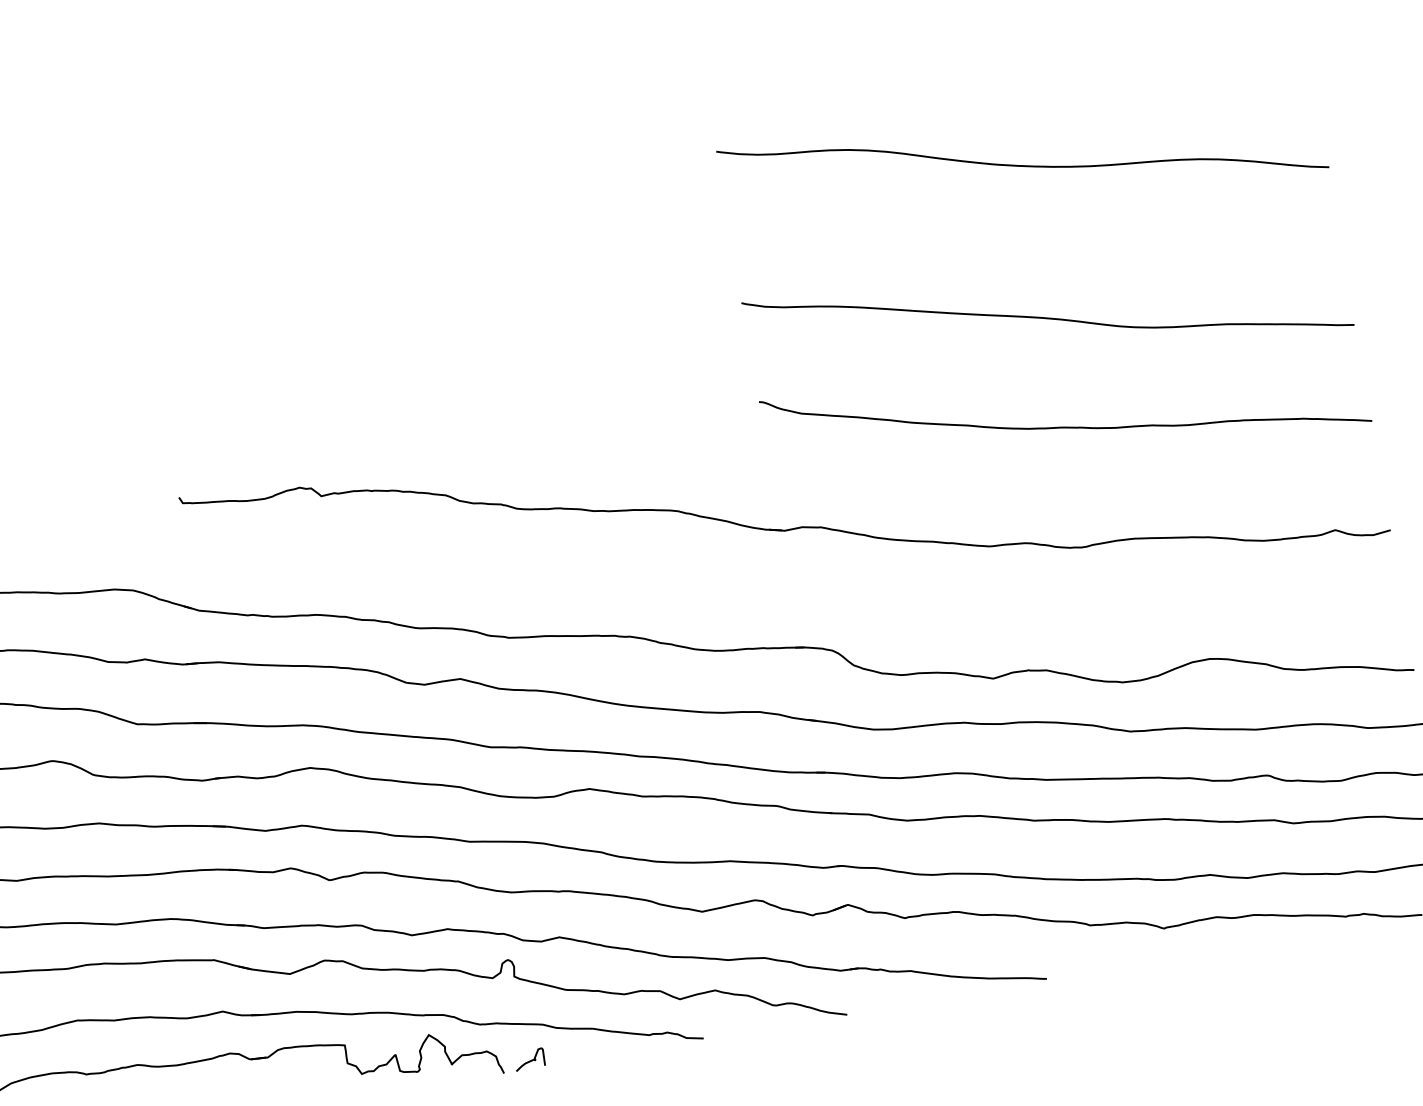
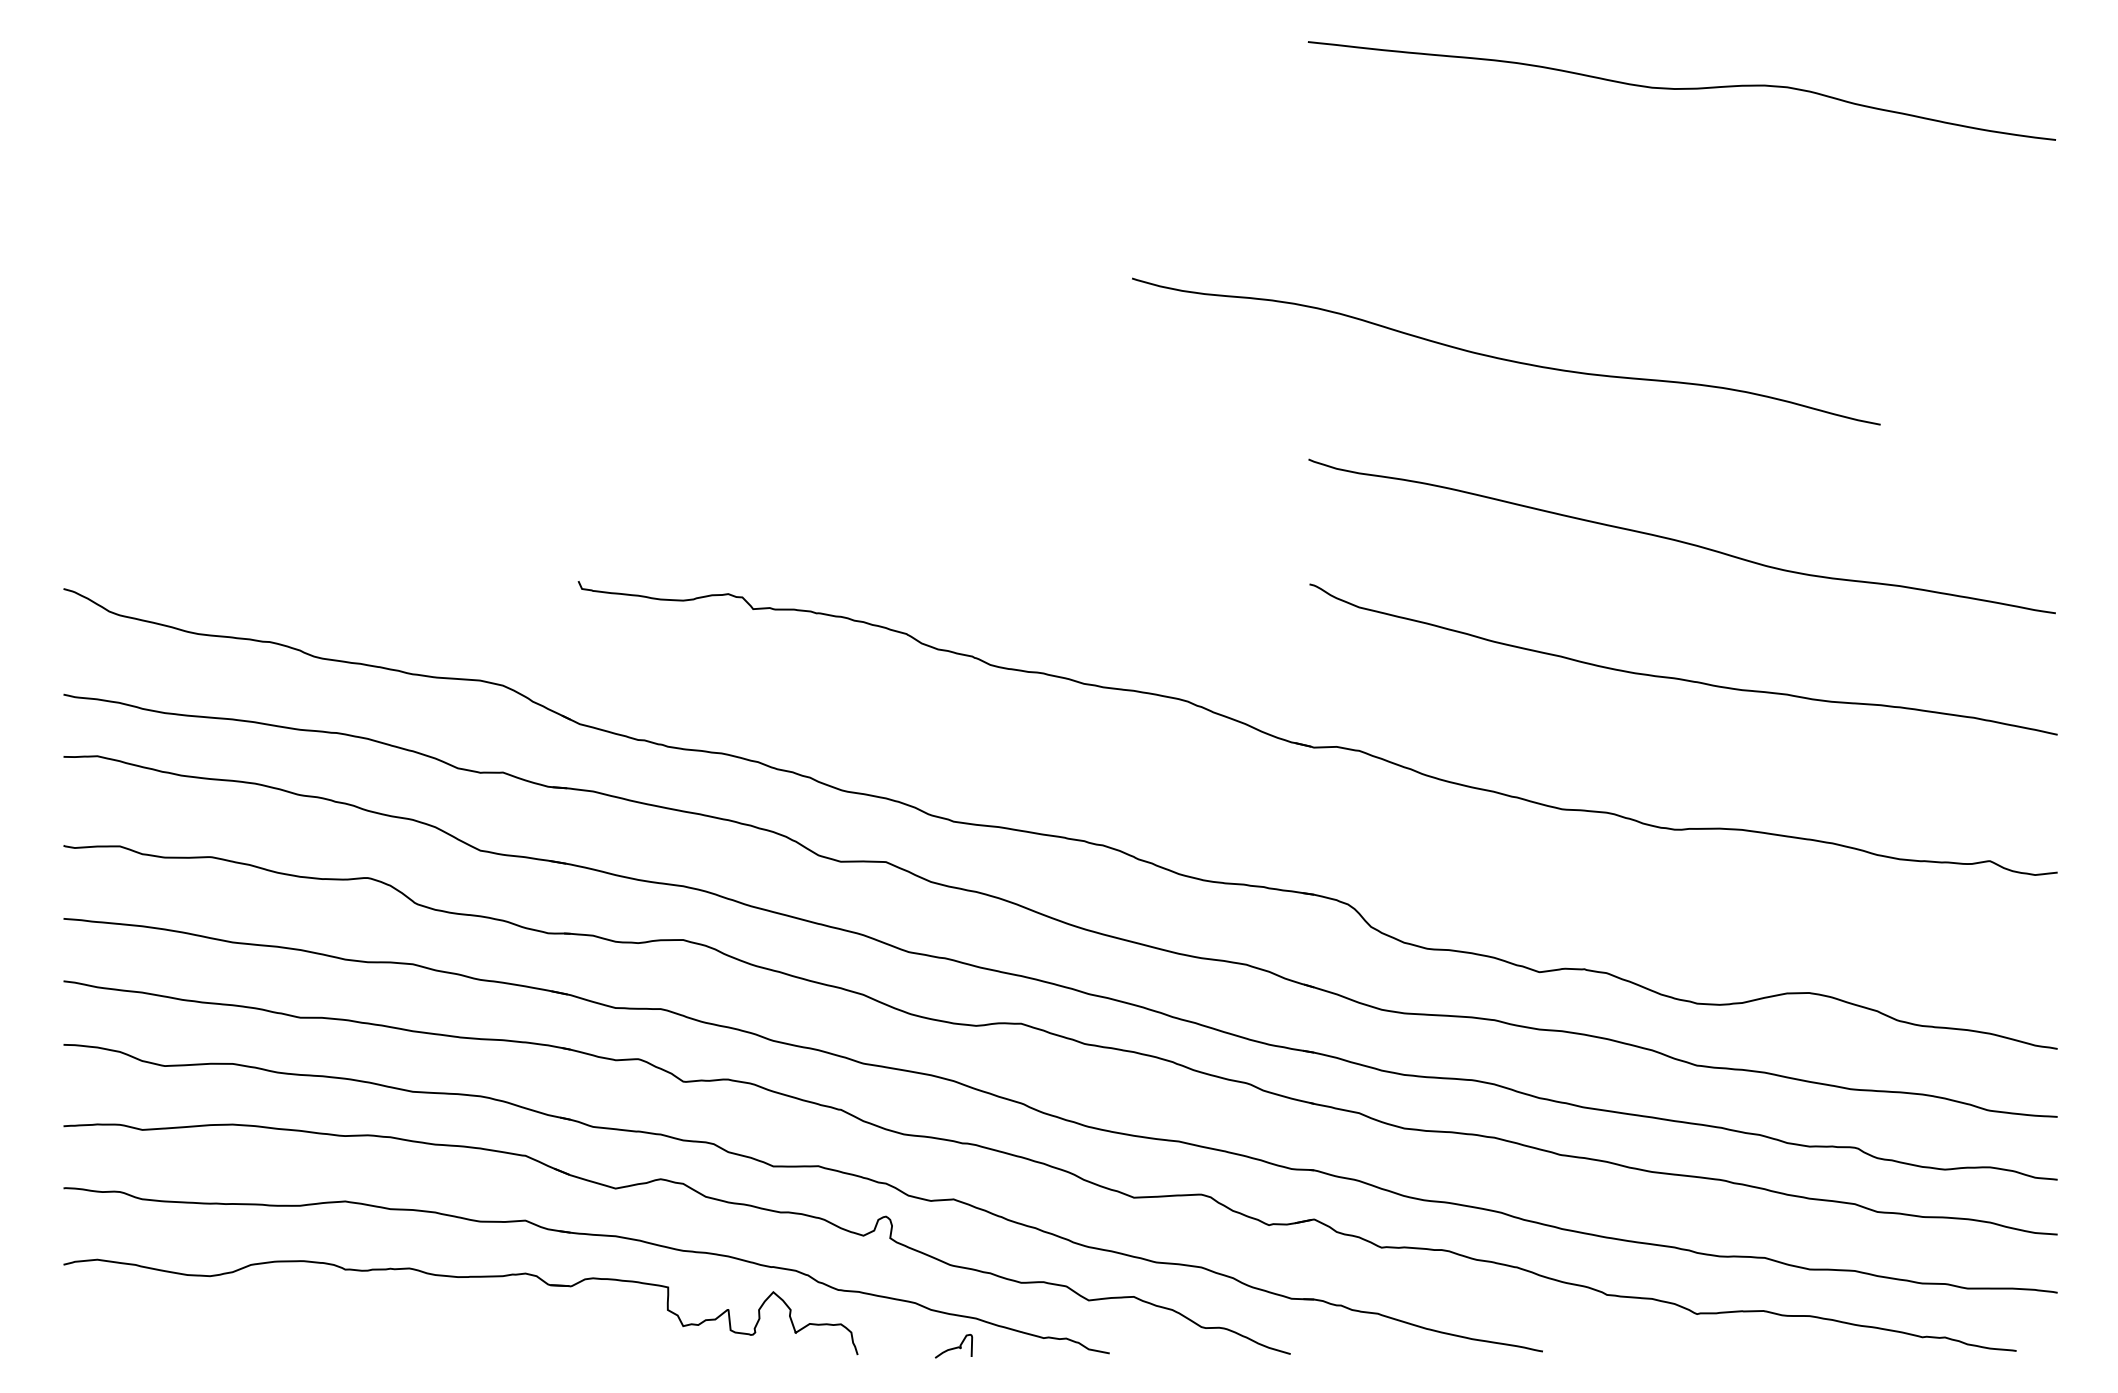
curve: (1023, 165) -> (1505, 358), moved
curve: (529, 1060) -> (953, 1347), moved

